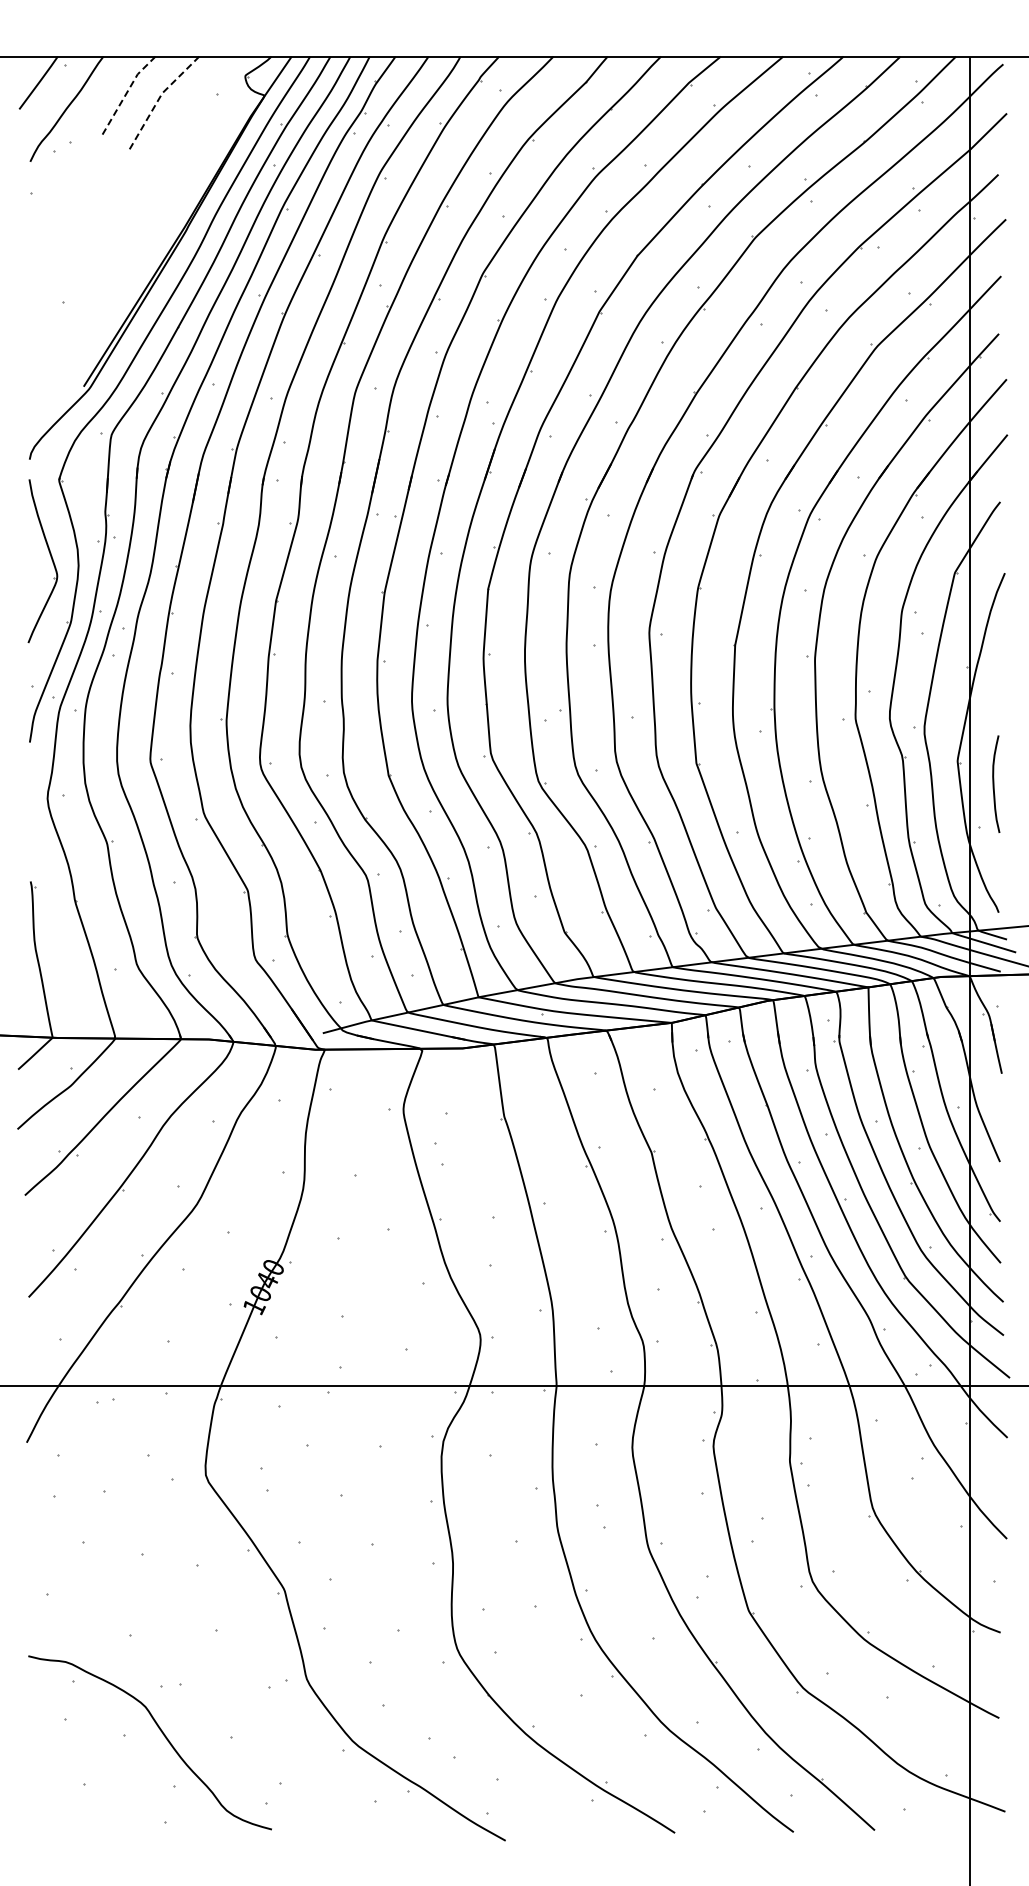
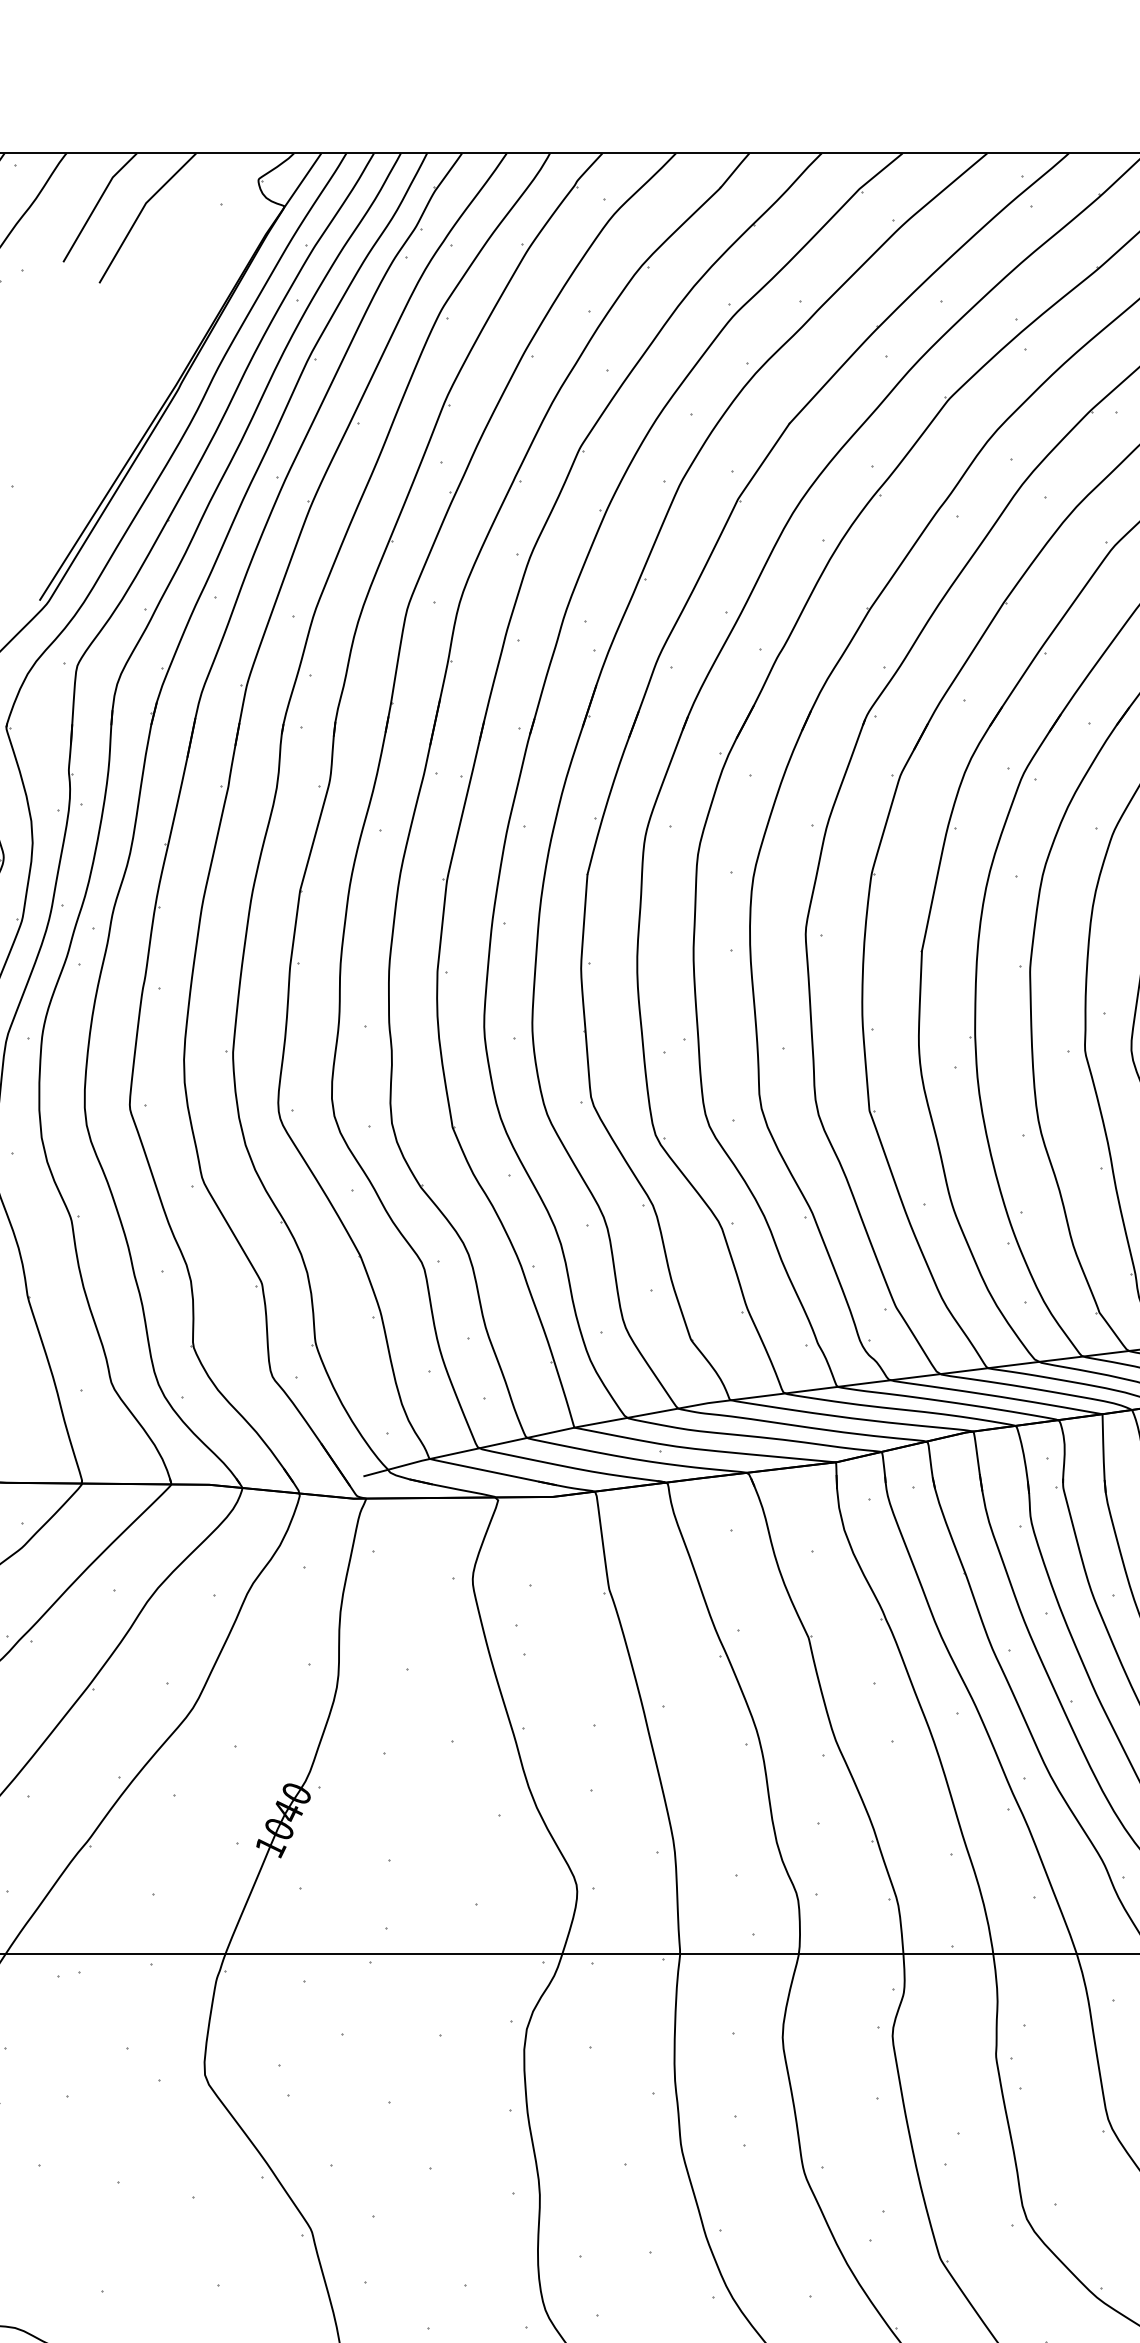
line: (126, 93) -> (97, 203), dashed -> solid
line: (158, 100) -> (140, 212), dashed -> solid

